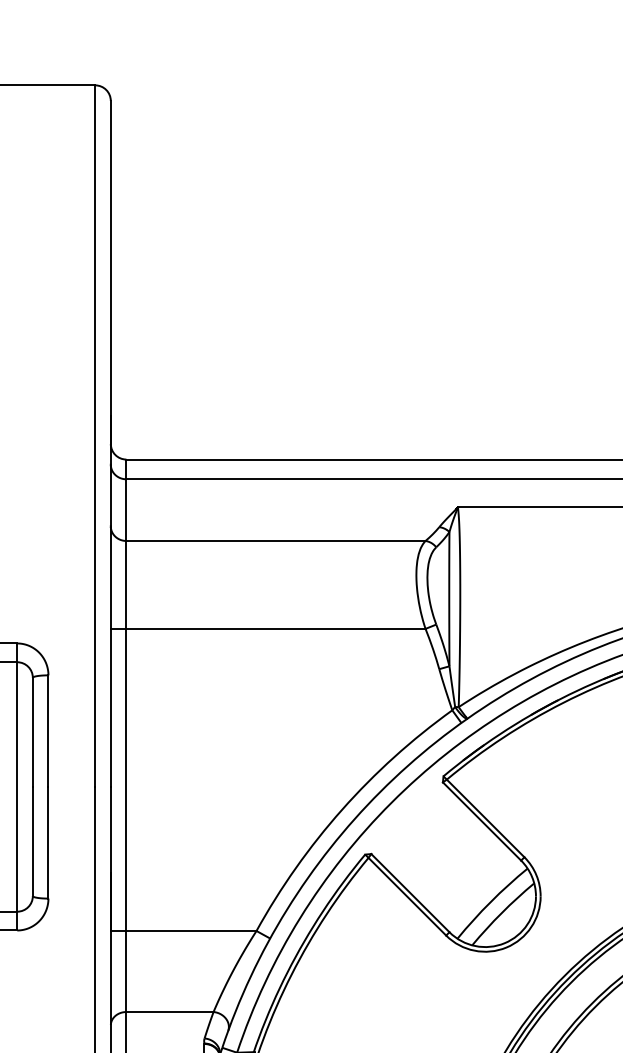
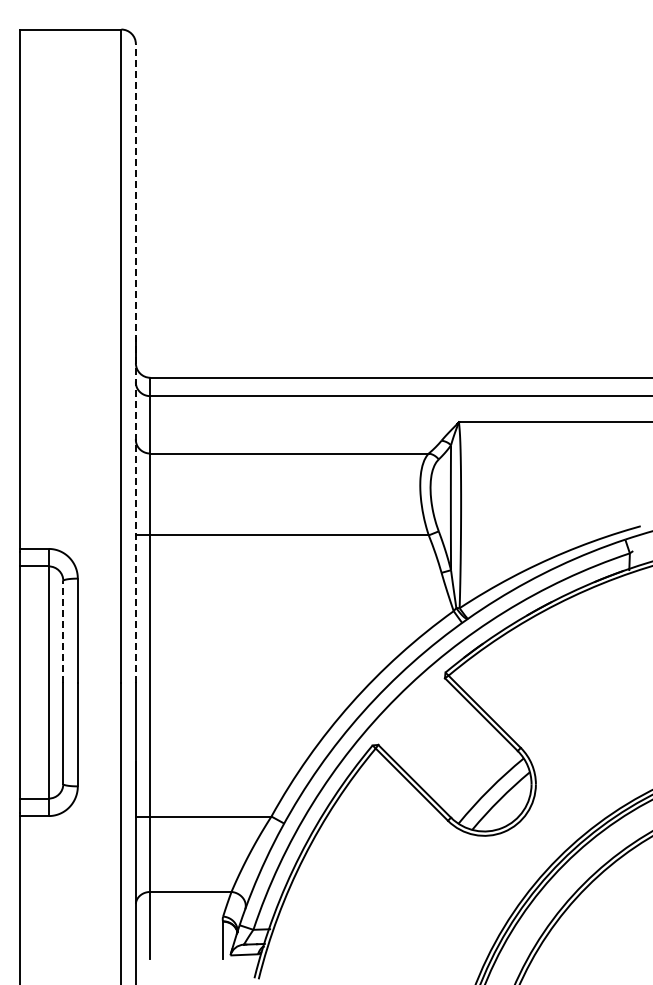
line: (110, 443) -> (135, 362), solid -> dashed
line: (33, 732) -> (63, 631), solid -> dashed

